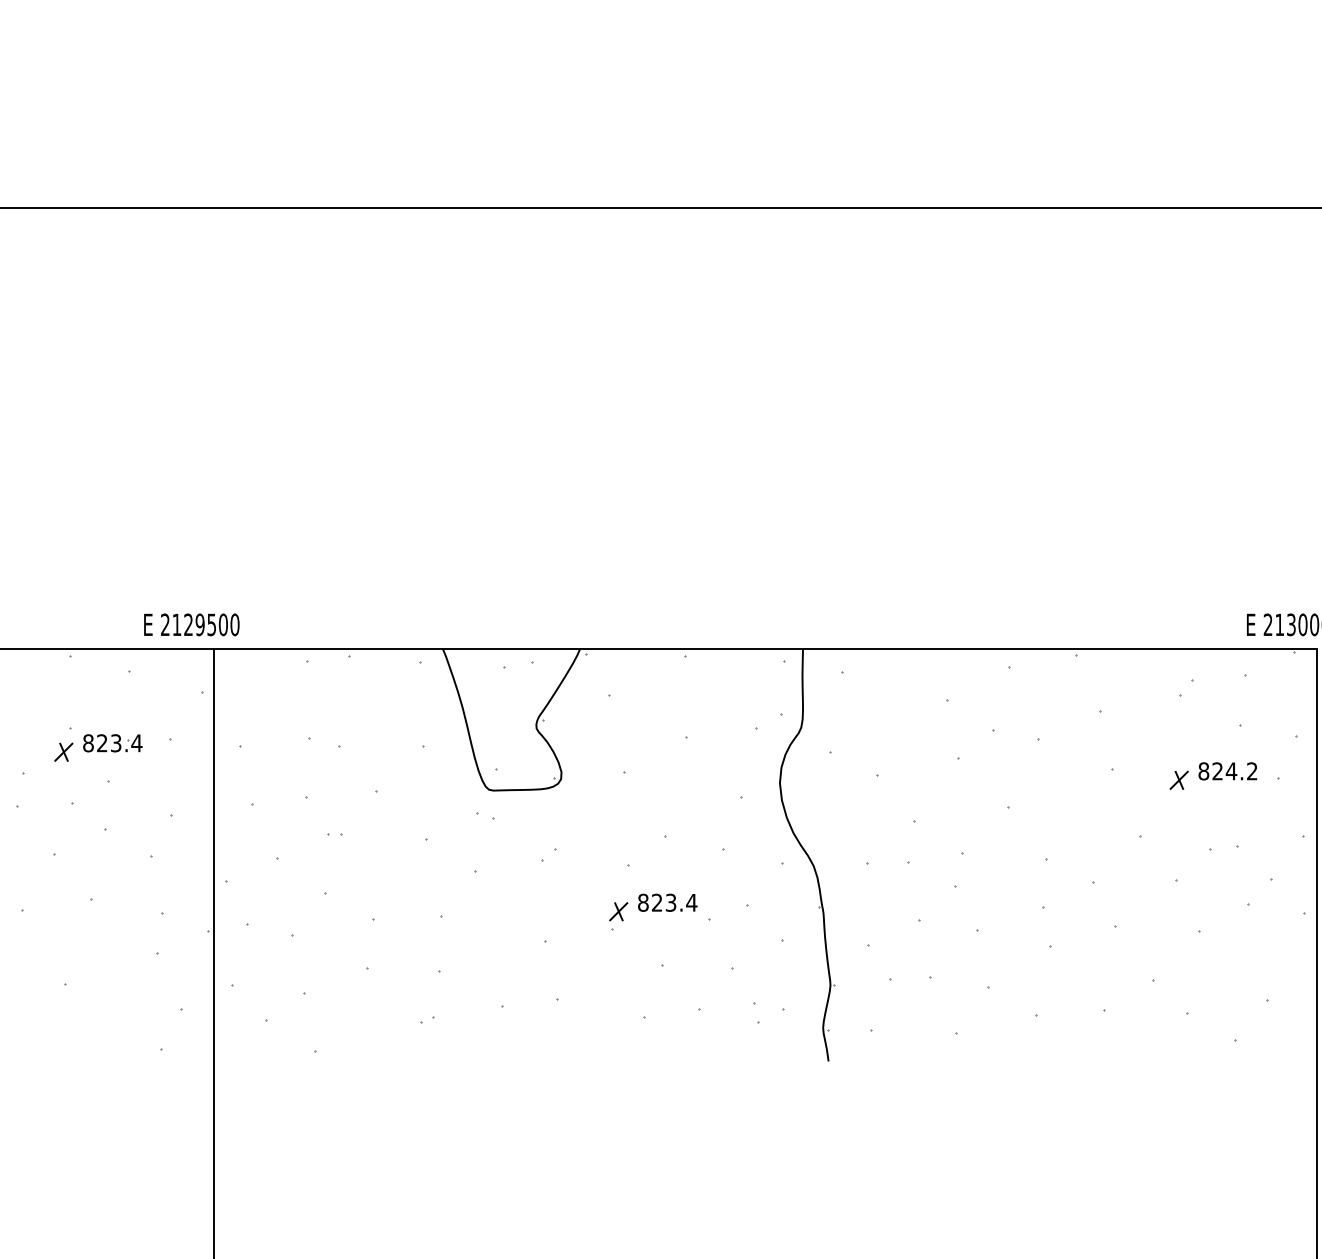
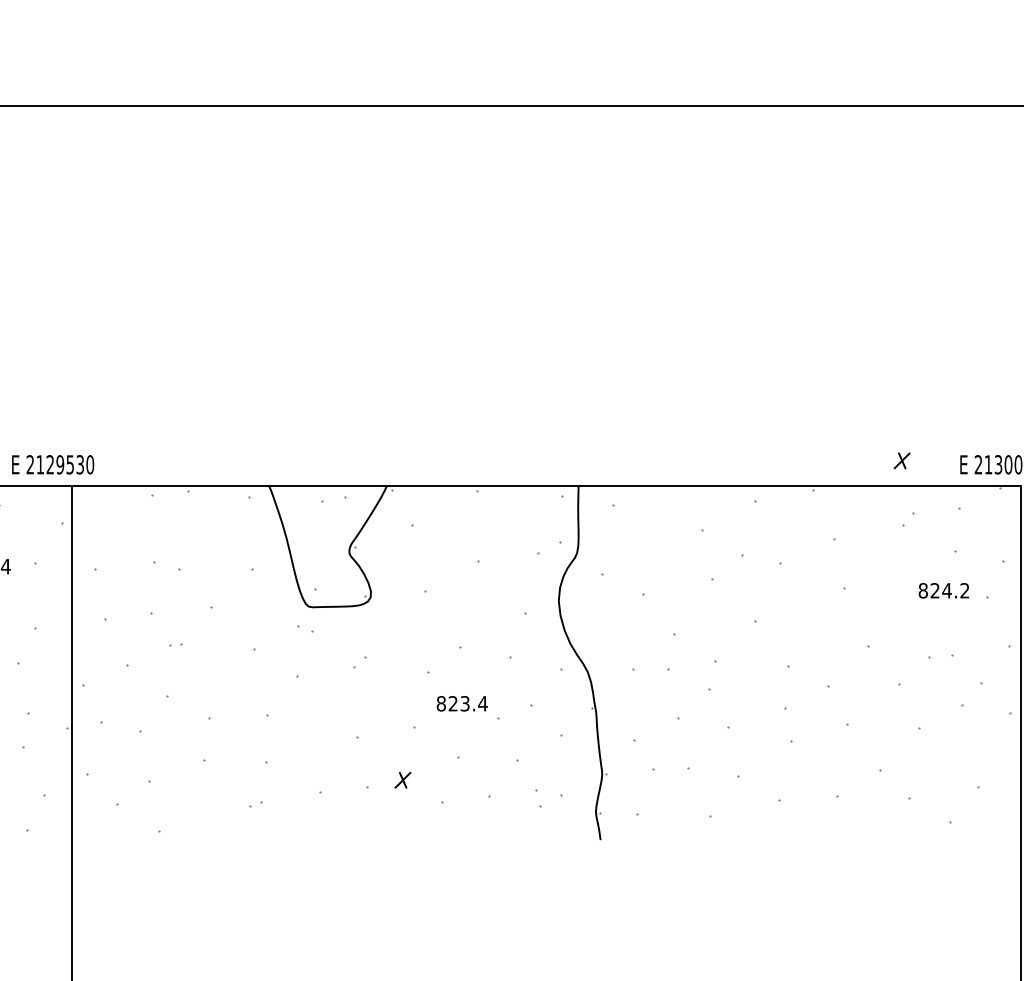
text: (222, 624) -> (79, 464), 2129500 -> 2129530
part: (1178, 779) -> (901, 460), moved
part: (618, 911) -> (402, 780), moved

